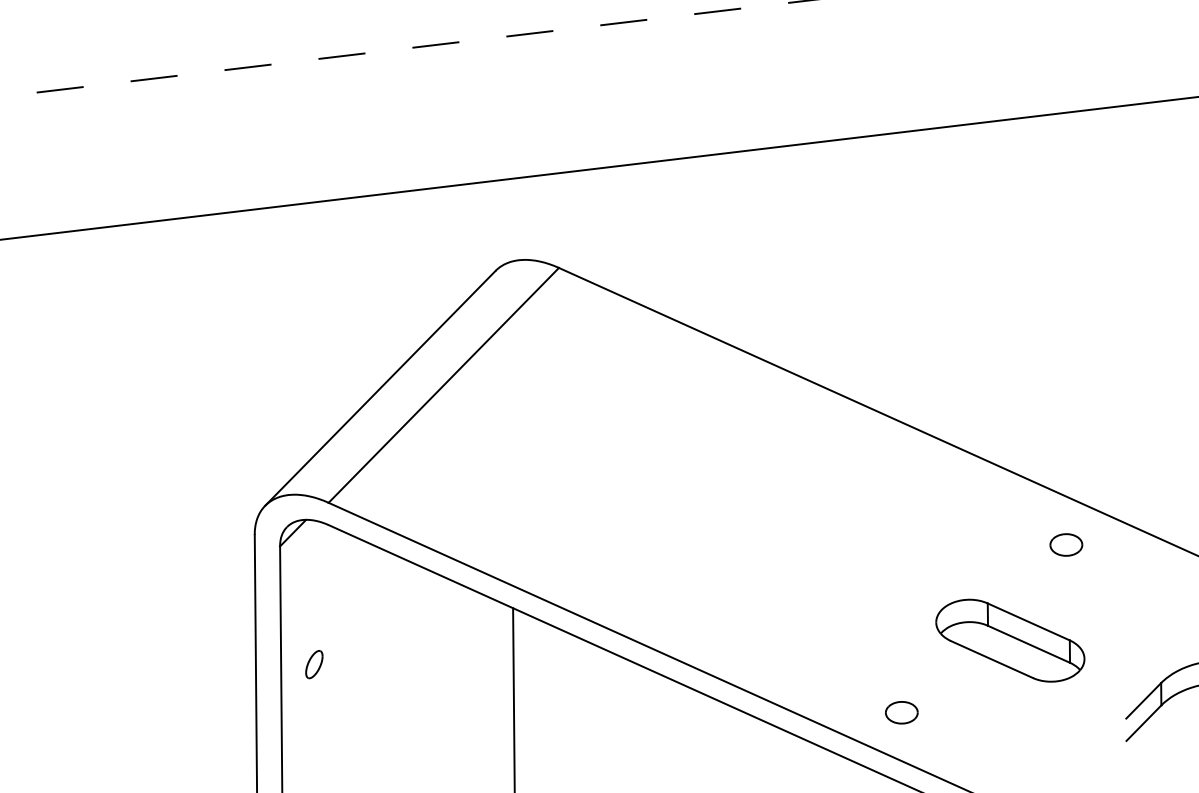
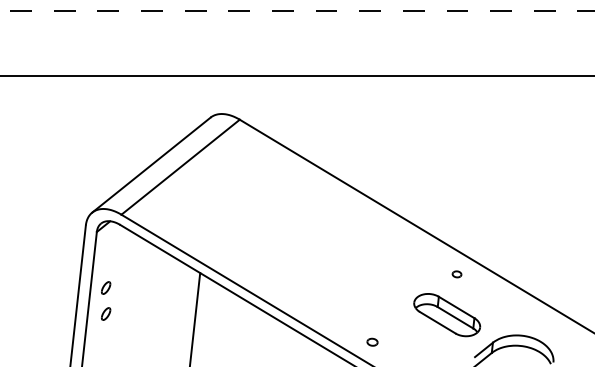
part: (1065, 545) -> (456, 274), size x0.6
part: (1011, 641) -> (447, 315), moved
part: (901, 713) -> (372, 342), size x0.7
part: (321, 719) -> (106, 313), added

